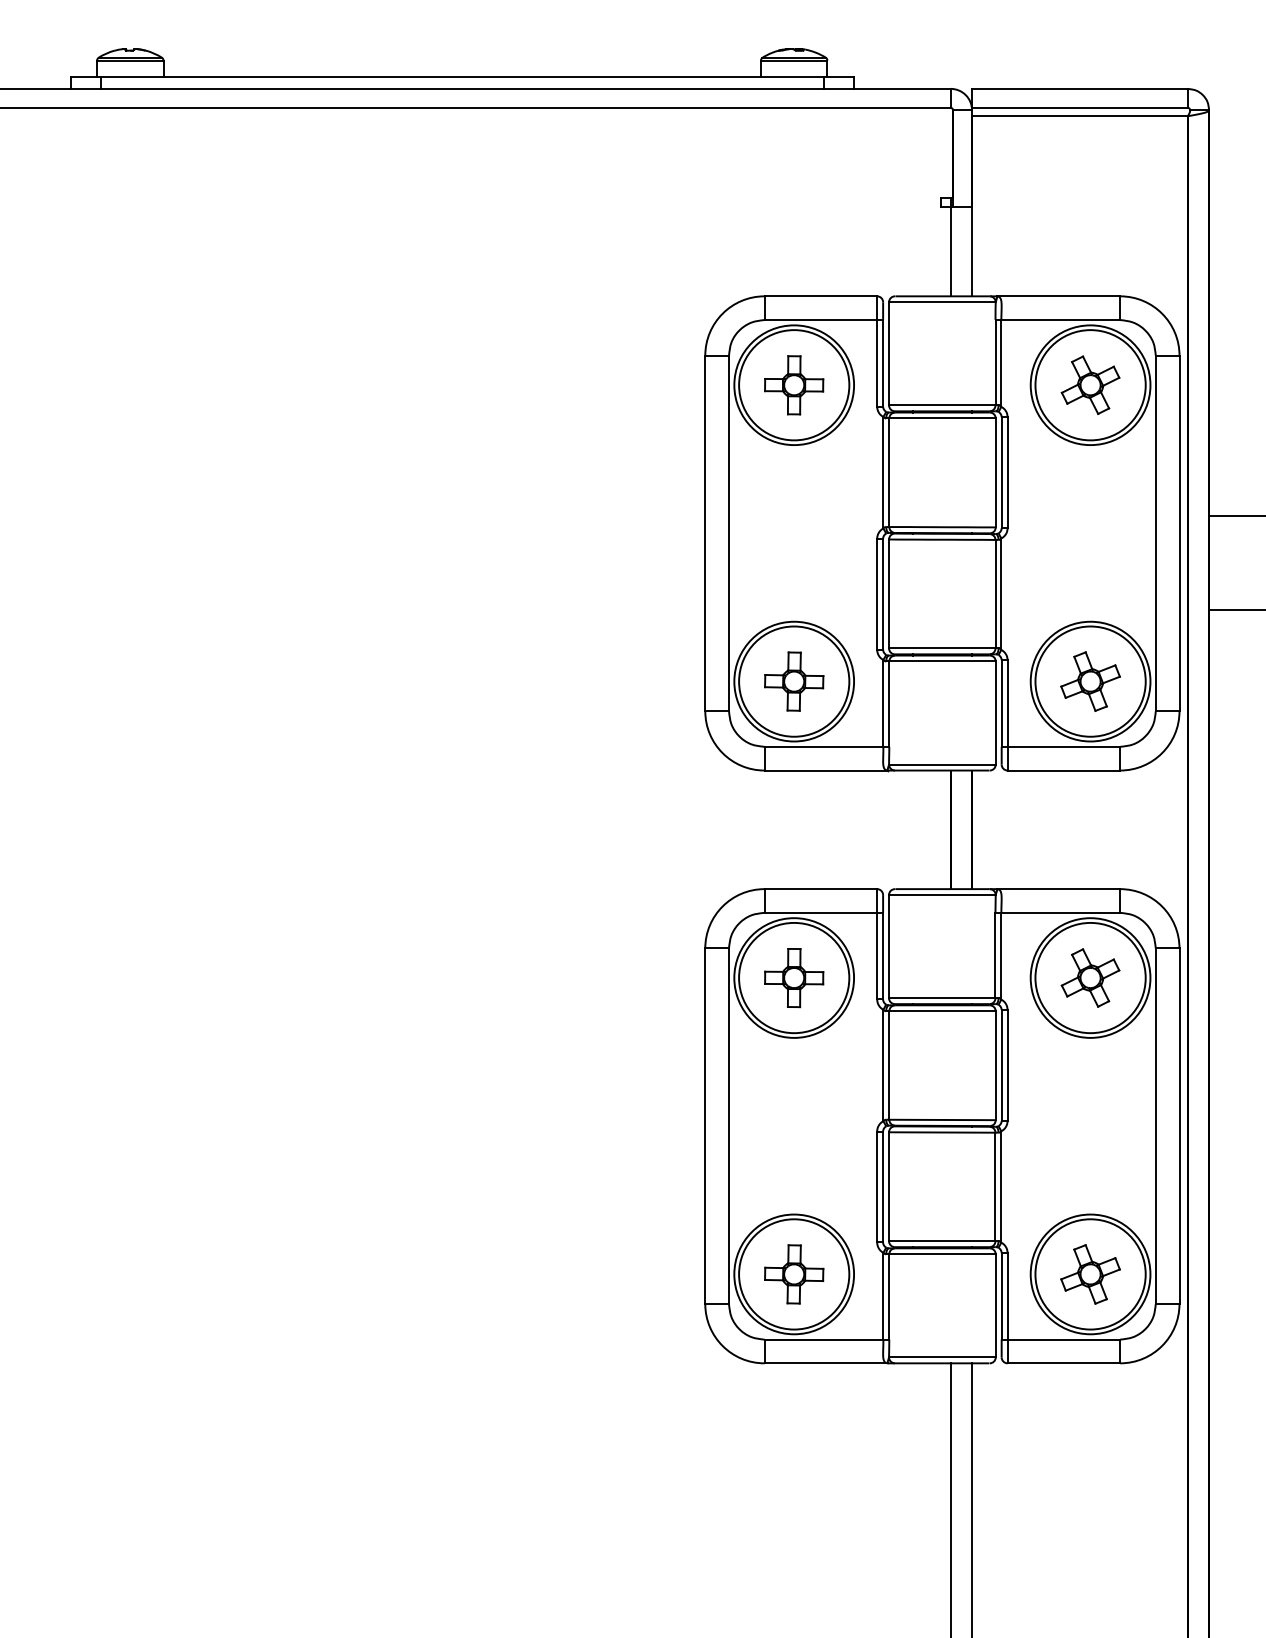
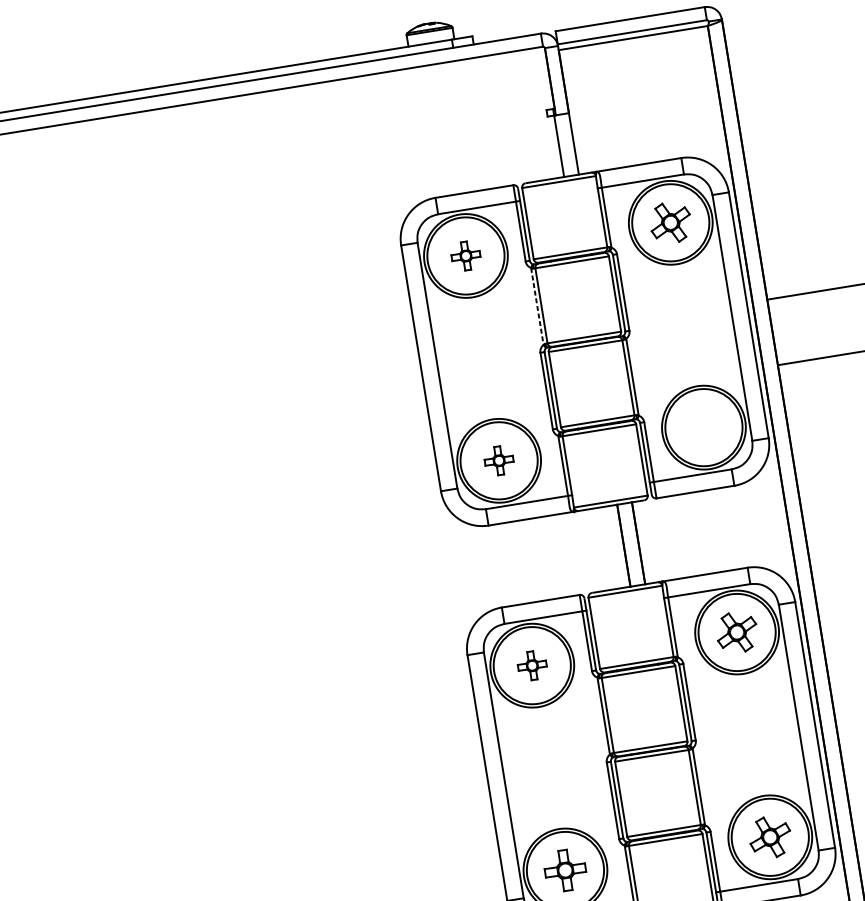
part: (794, 385) -> (466, 256), size x0.7
line: (883, 472) -> (537, 306), solid -> dashed
part: (794, 681) -> (499, 460), size x0.7
part: (1090, 681) -> (703, 427), removed
part: (794, 978) -> (532, 665), size x0.7

